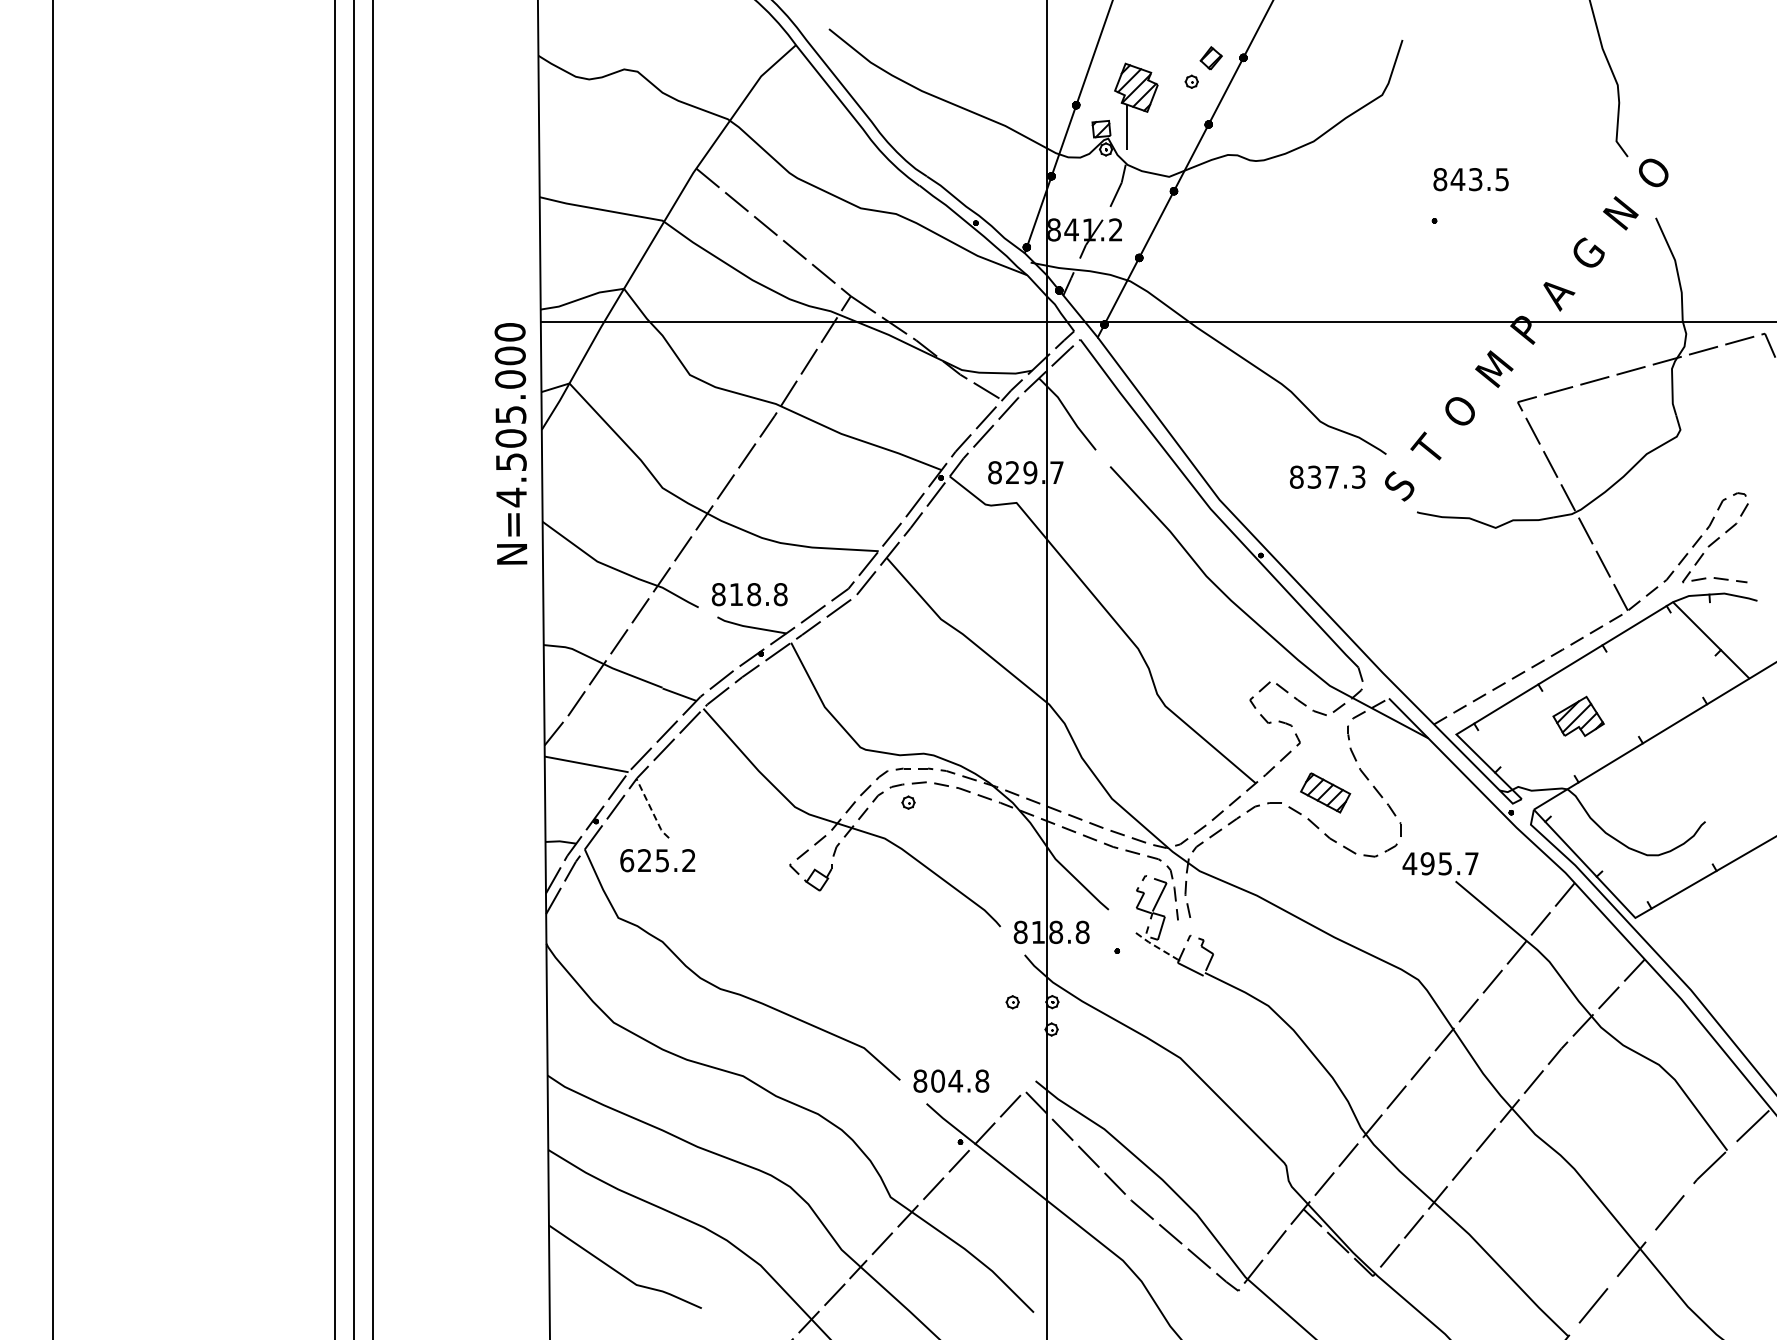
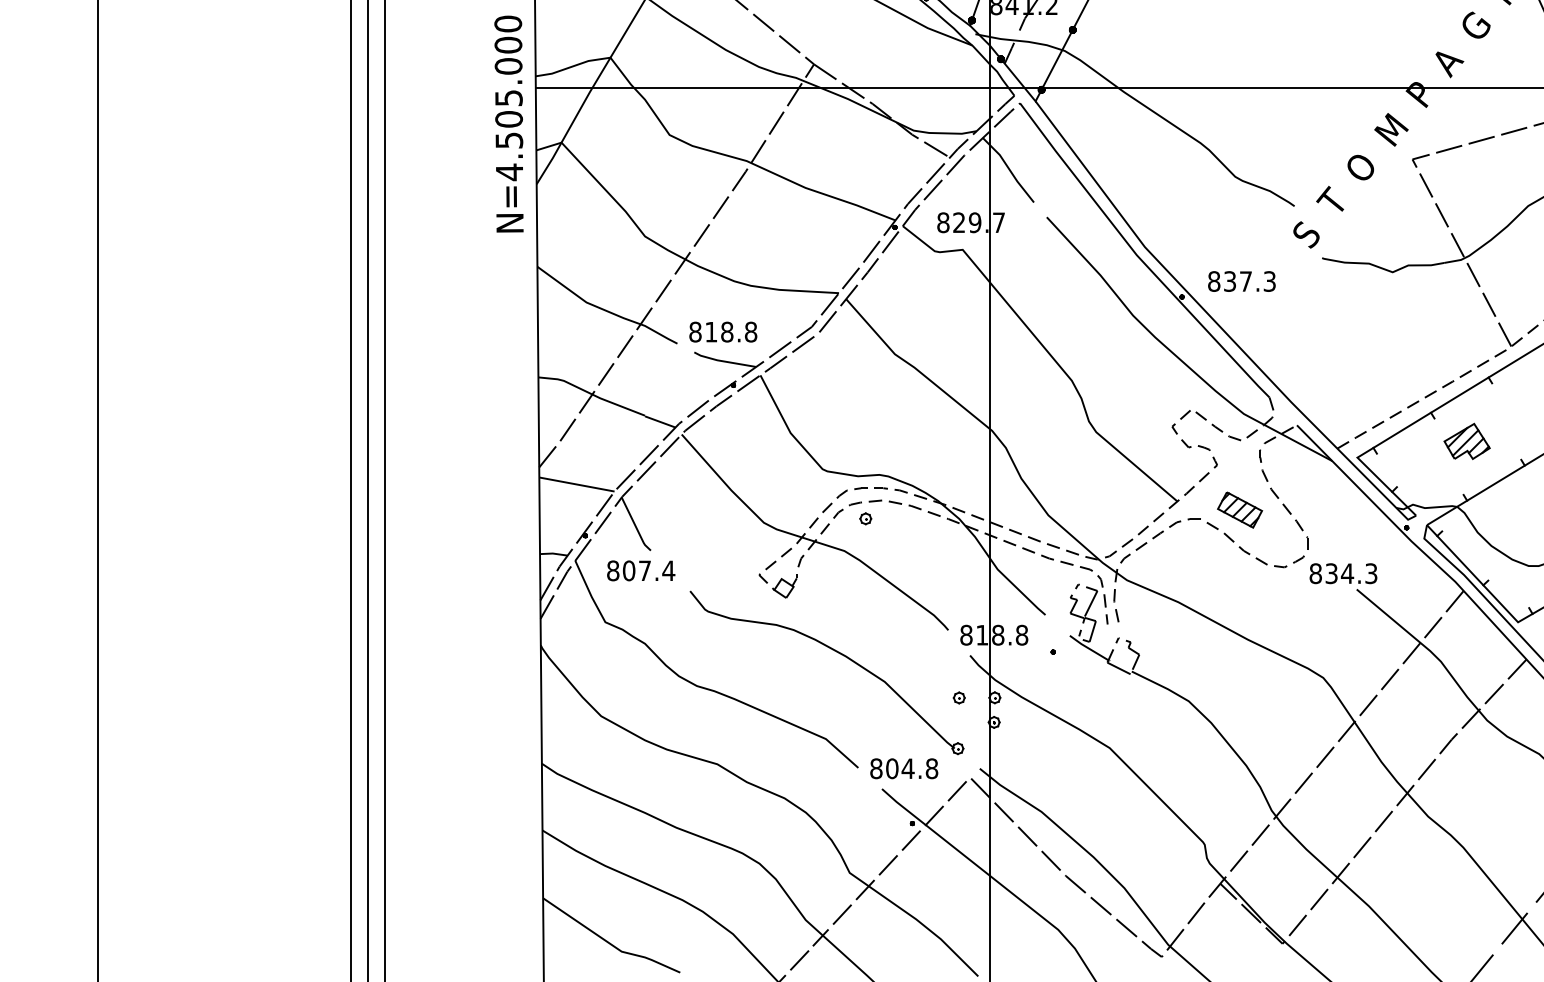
text: (510, 443) -> (508, 123), moved
text: (1327, 476) -> (1241, 280), moved
line: (652, 810) -> (636, 525), dashed -> solid
text: (658, 860) -> (641, 570), 625.2 -> 807.4
text: (1440, 863) -> (1343, 573), 495.7 -> 834.3
line: (1157, 947) -> (1089, 648), dashed -> solid
part: (875, 951) -> (836, 652), added

